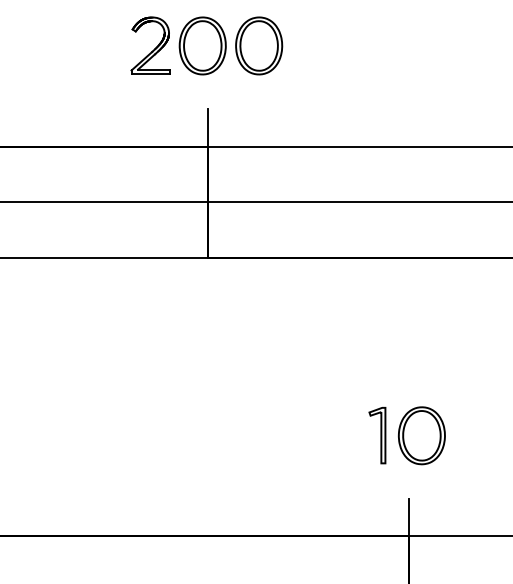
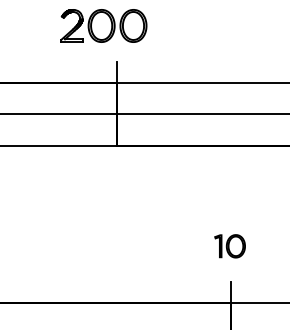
part: (206, 45) -> (103, 25), moved
part: (406, 436) -> (229, 246), size x0.7

